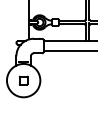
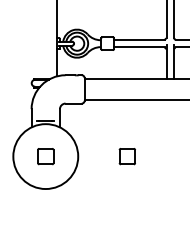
part: (65, 80) -> (127, 156), added

